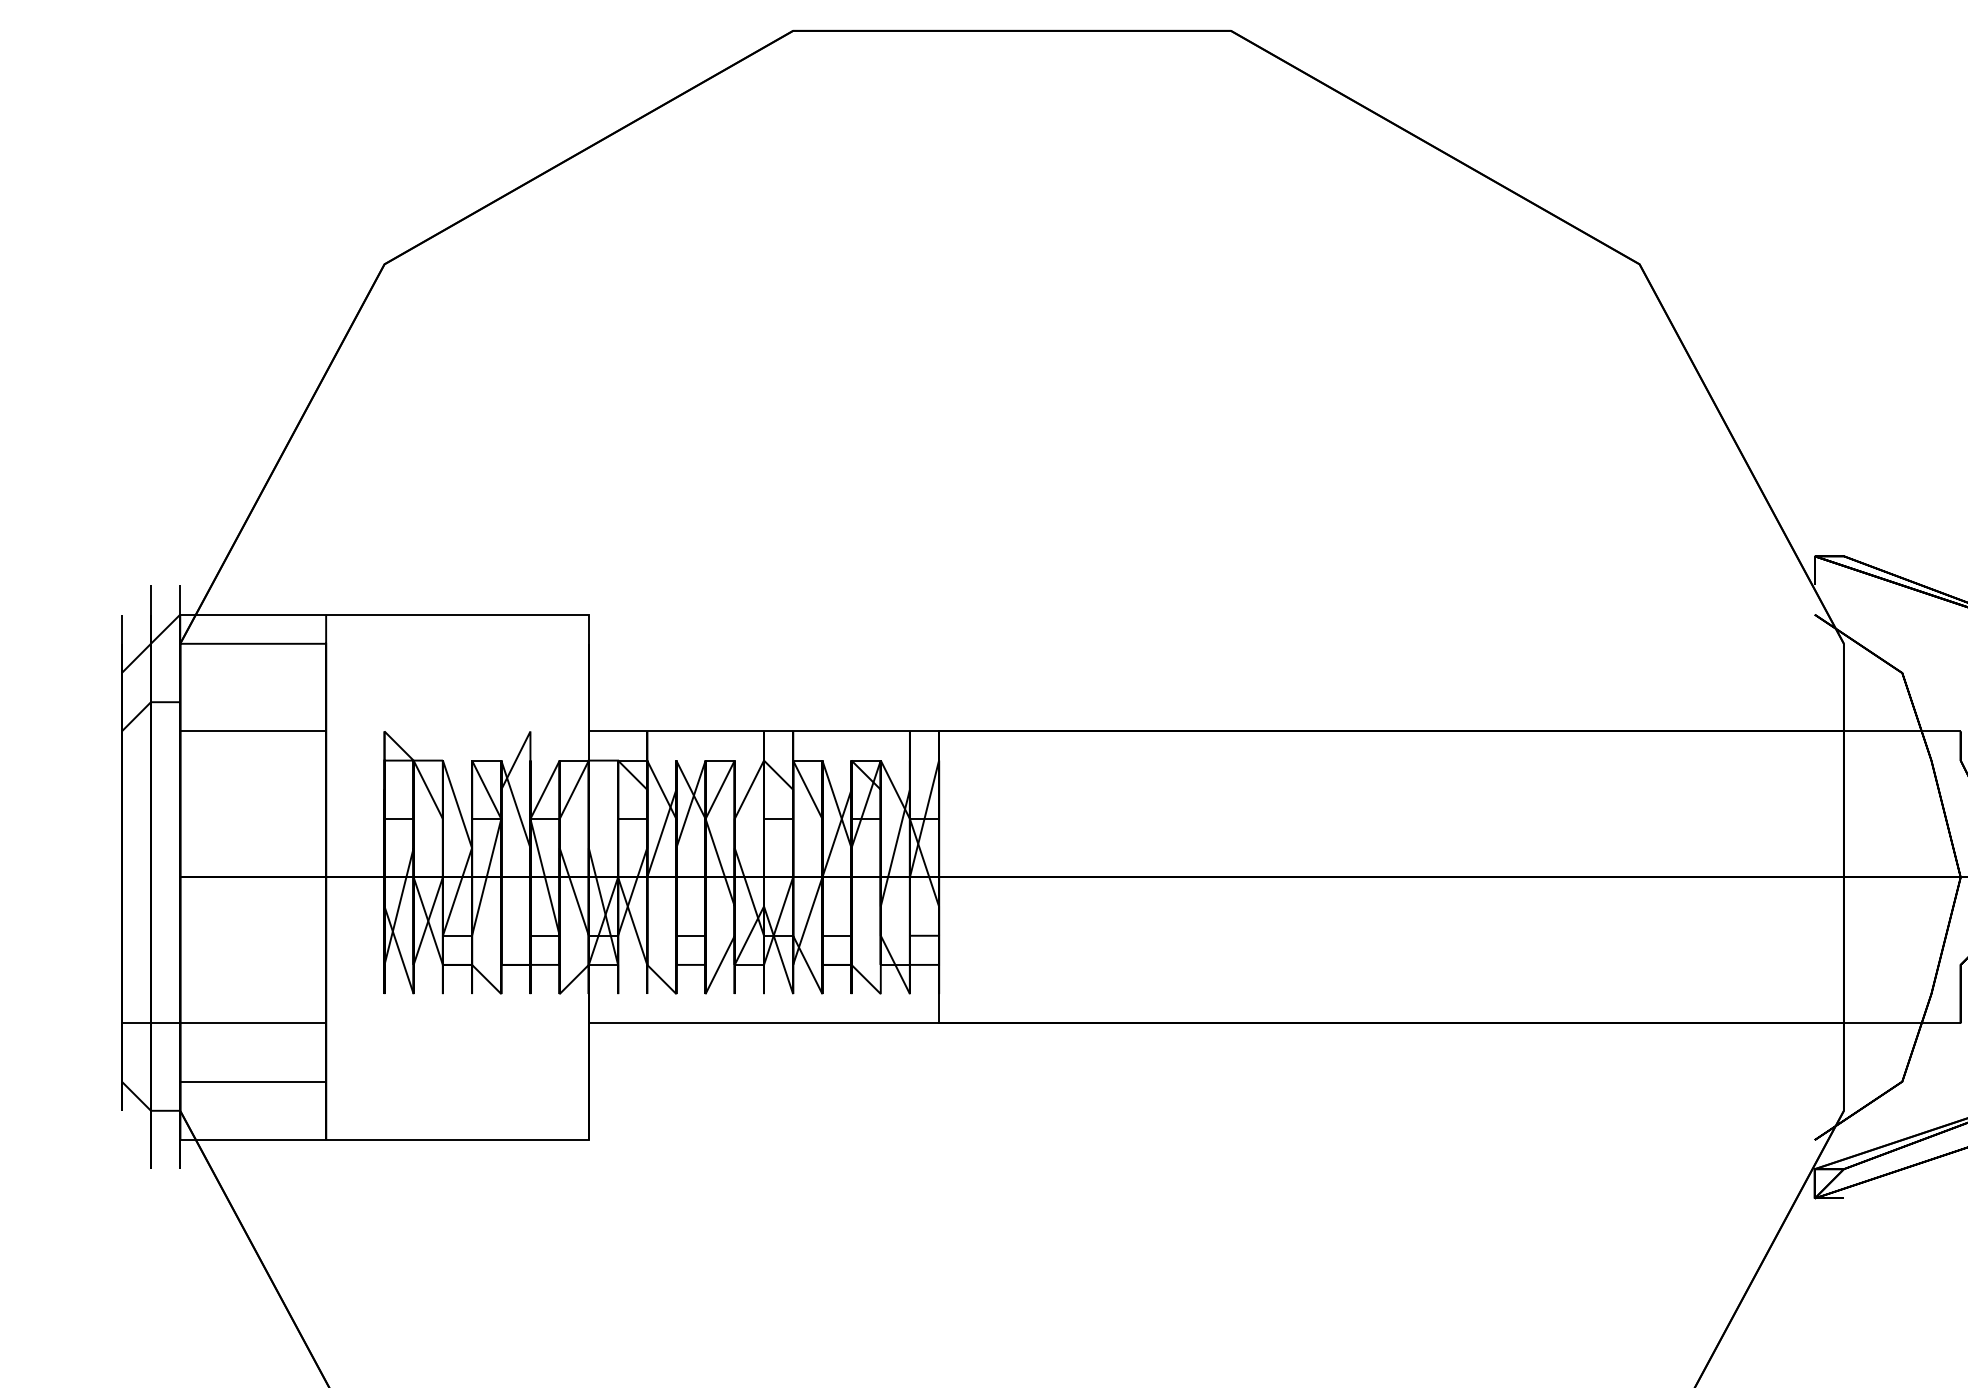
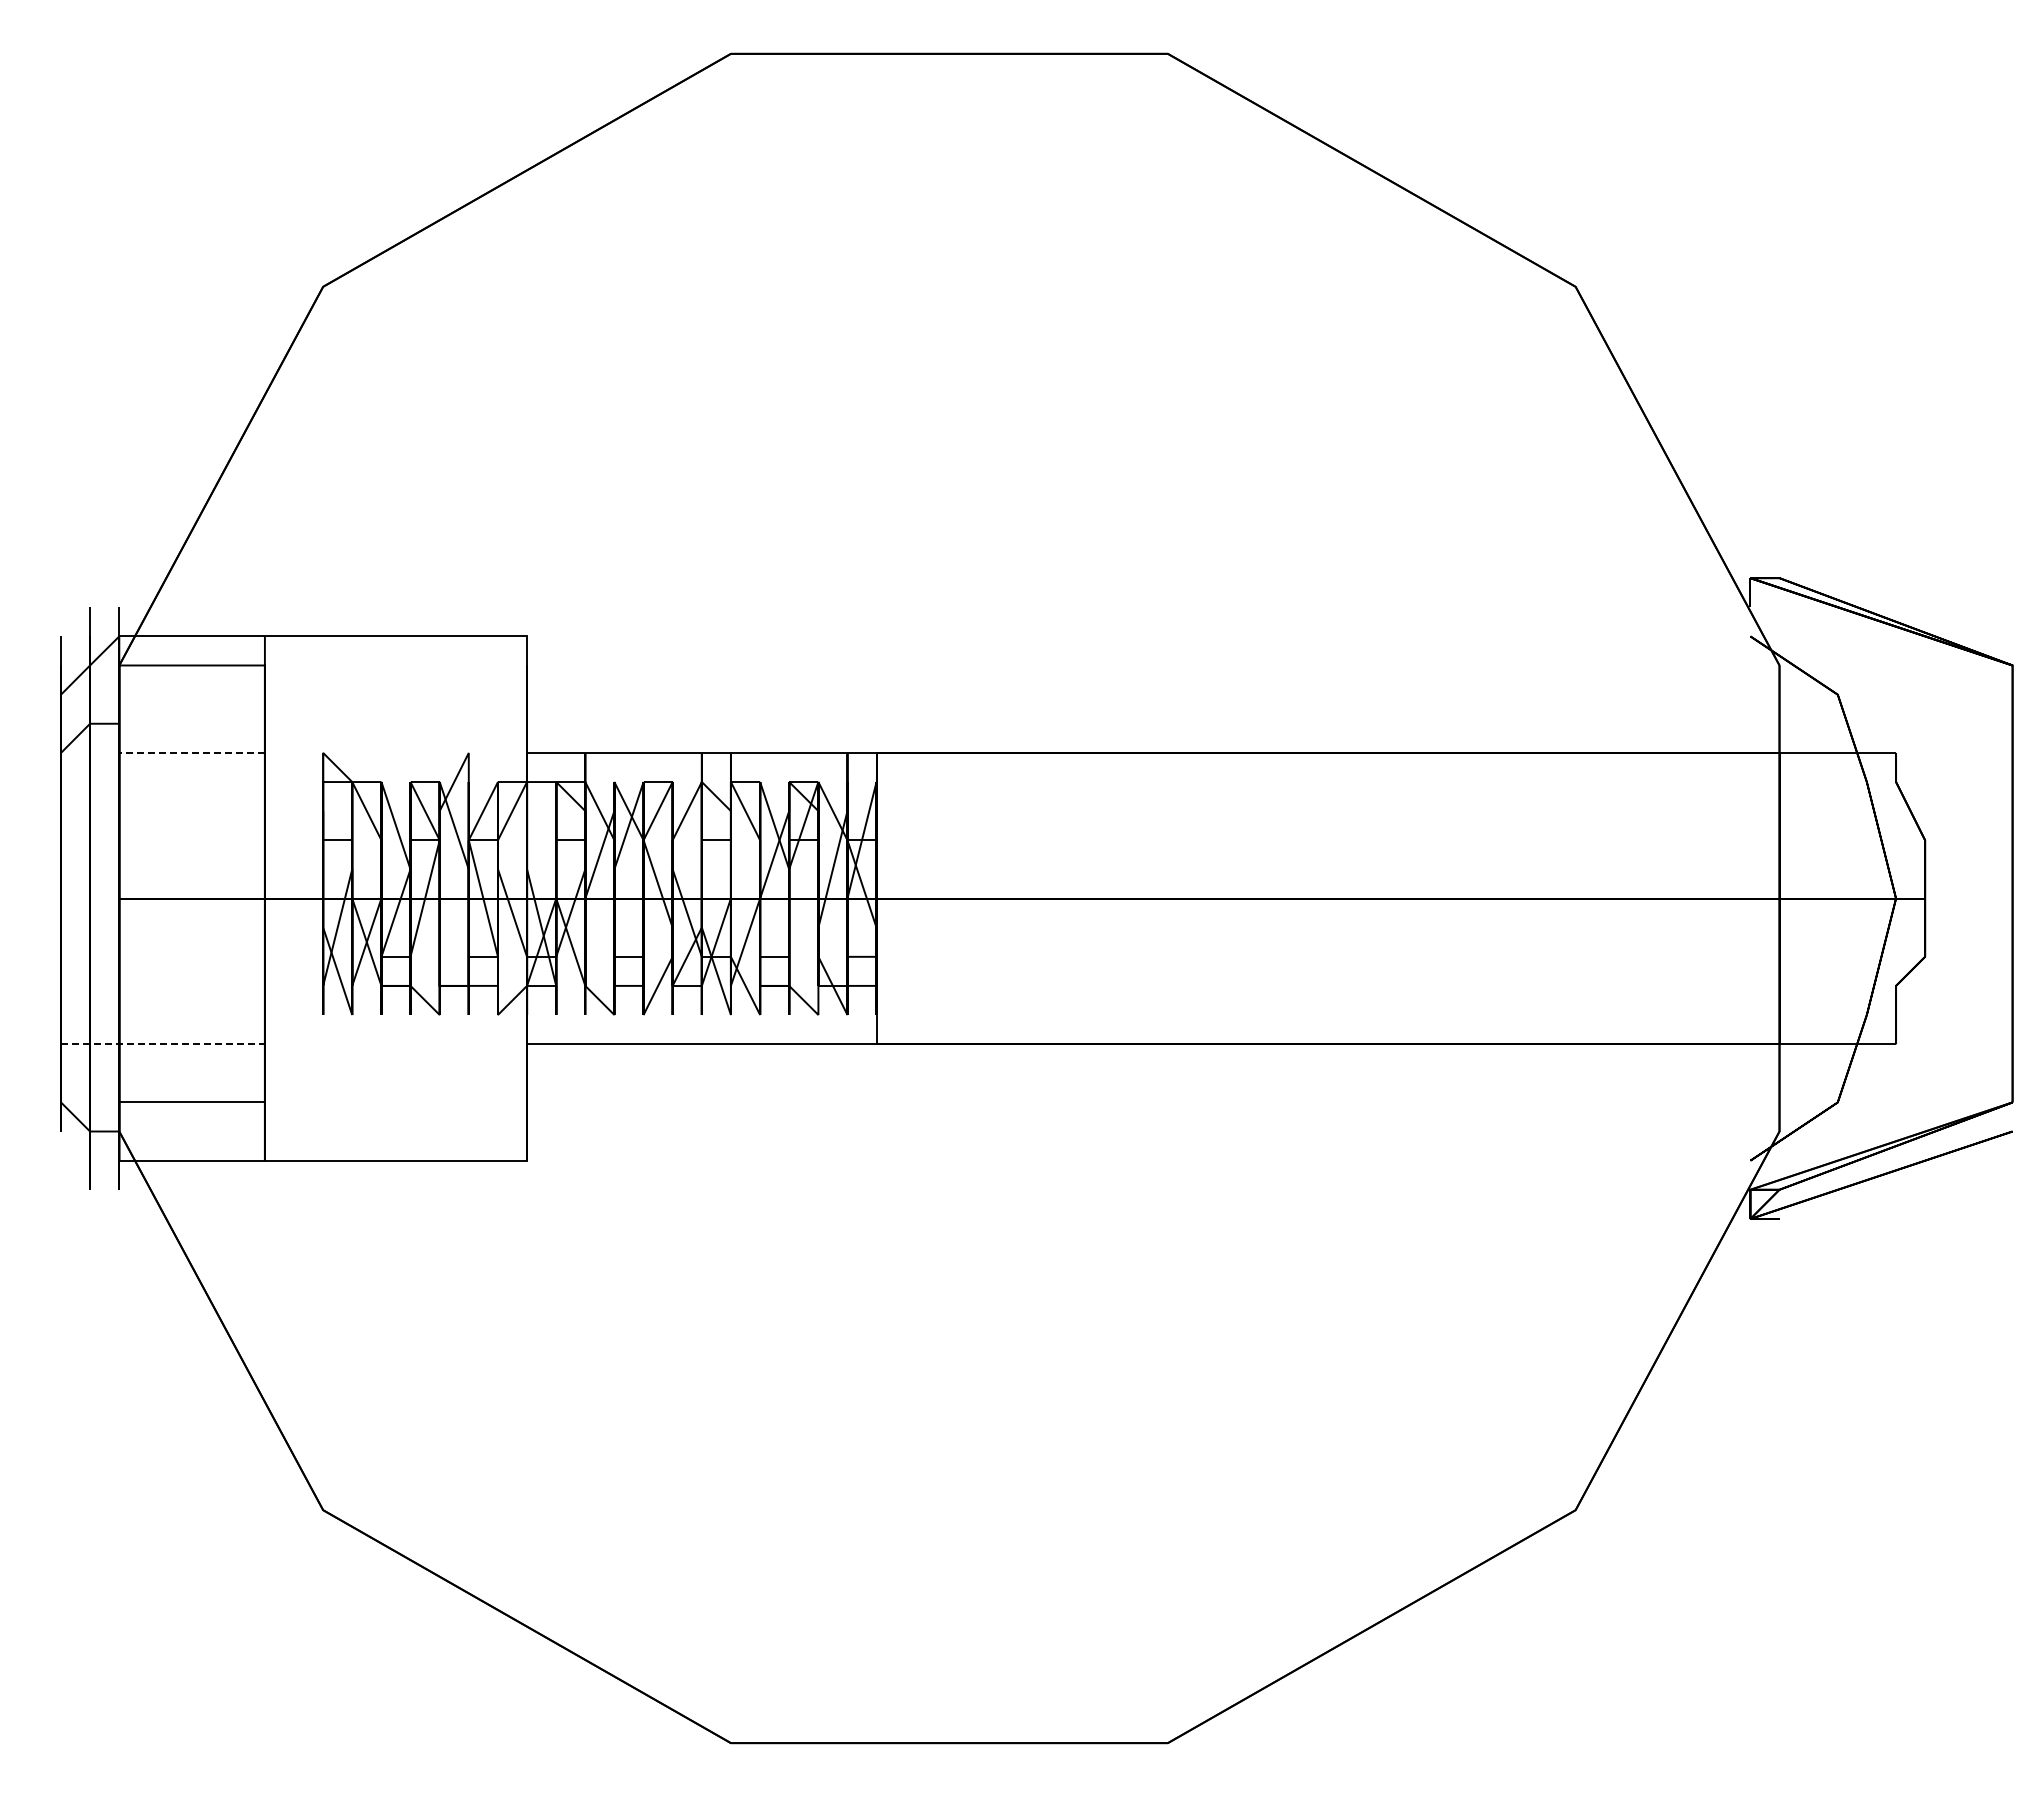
line: (253, 731) -> (192, 752), solid -> dashed
line: (222, 1023) -> (161, 1044), solid -> dashed

